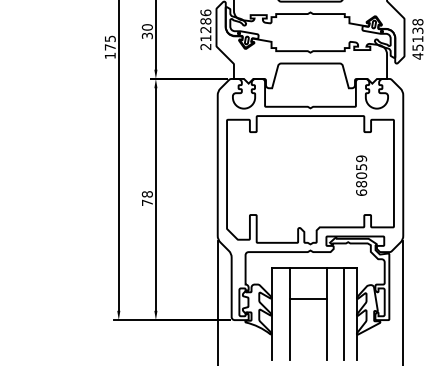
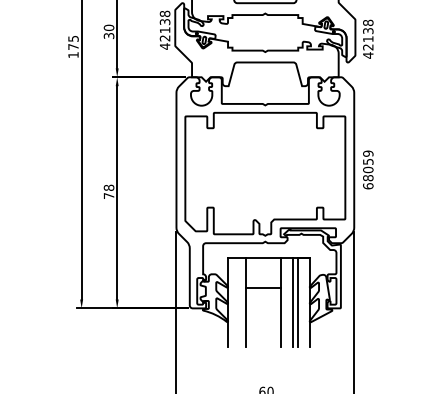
text: (205, 29) -> (164, 29), 21286 -> 42138
text: (418, 47) -> (368, 47), 45138 -> 42138
text: (361, 175) -> (368, 169), moved
line: (339, 313) -> (293, 302), added

